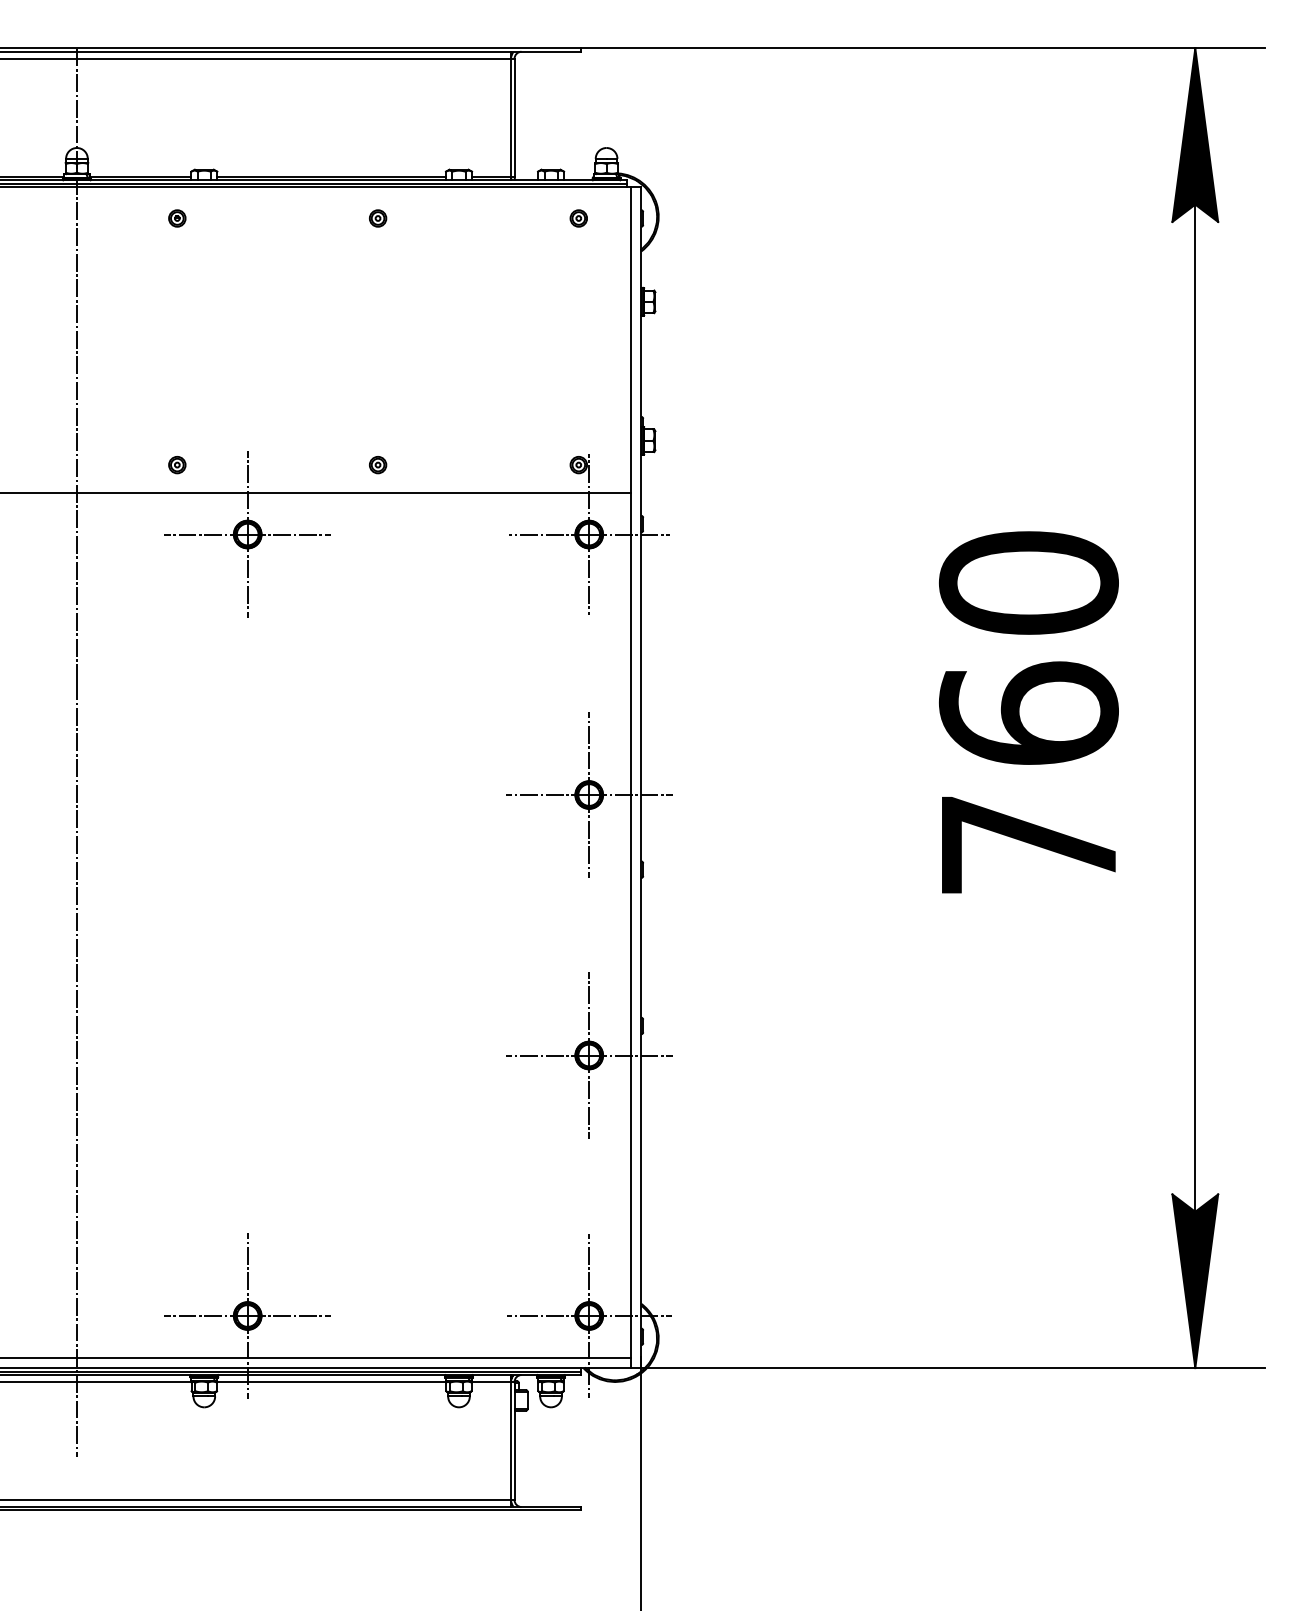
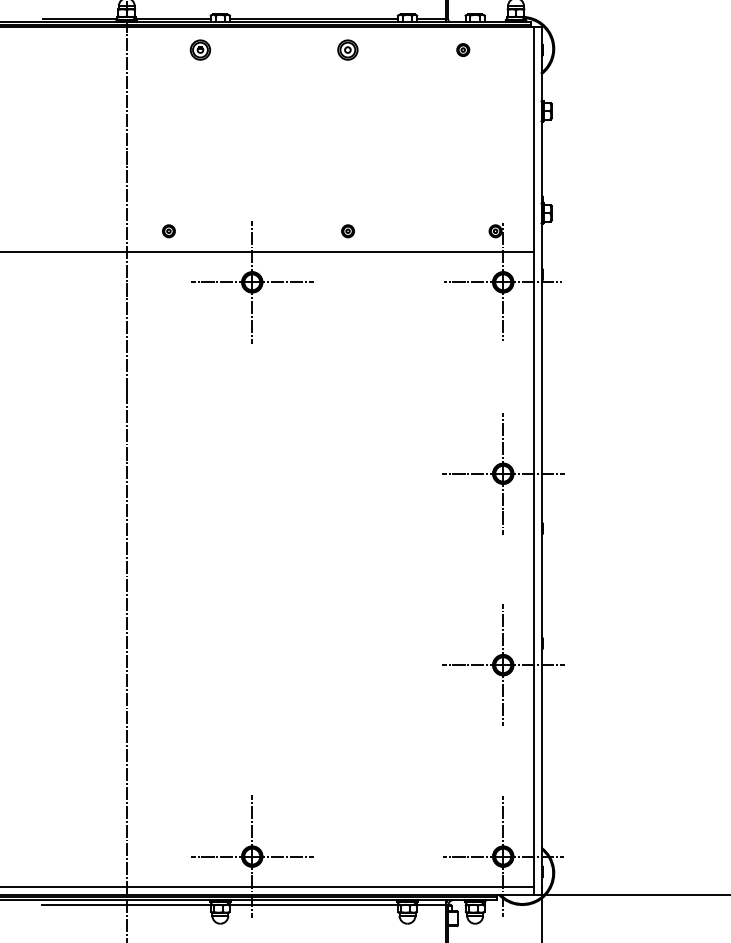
part: (177, 218) -> (200, 50), size x1.6
part: (378, 218) -> (348, 50), size x1.6
part: (578, 218) -> (463, 50), moved
part: (177, 465) -> (169, 231), moved

